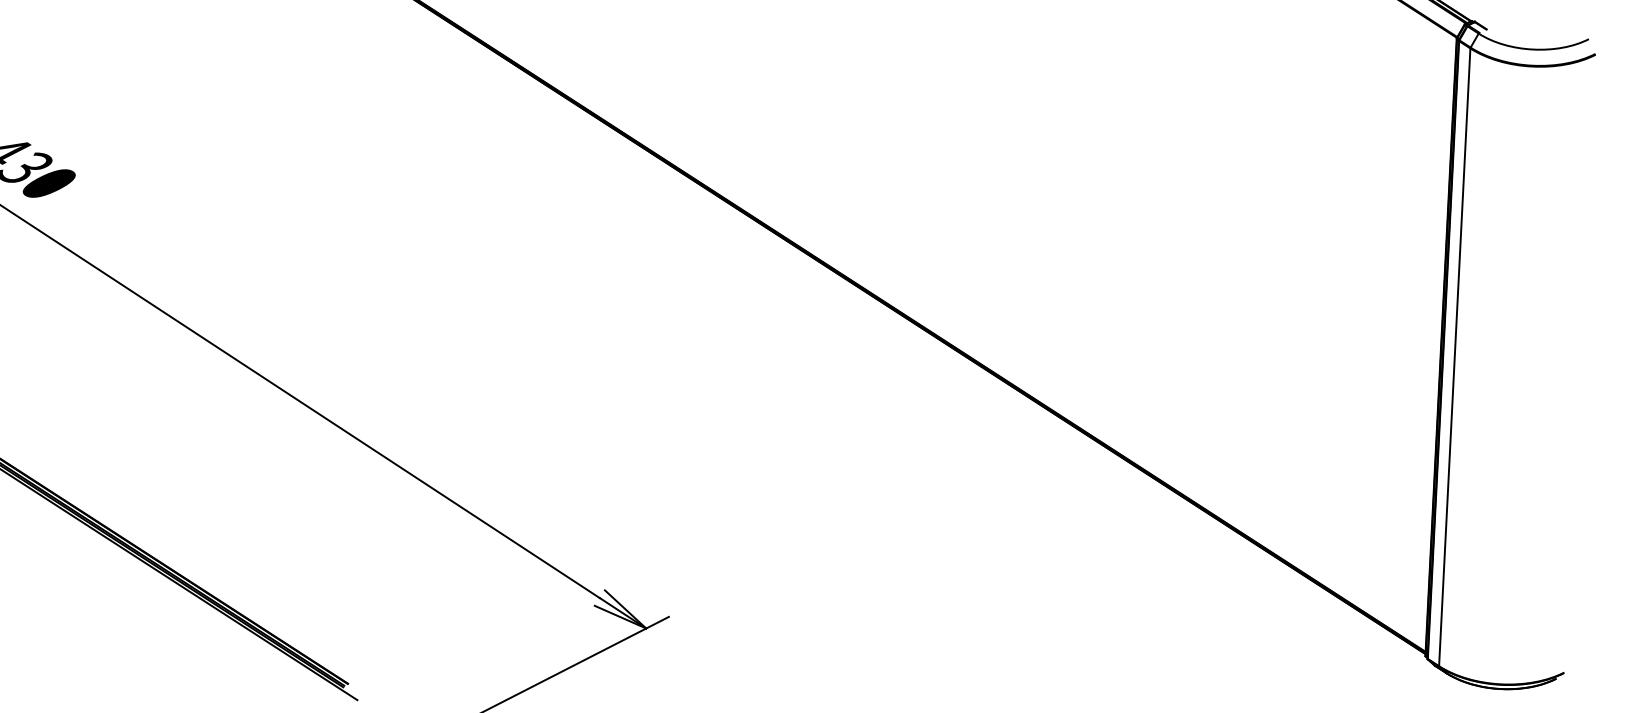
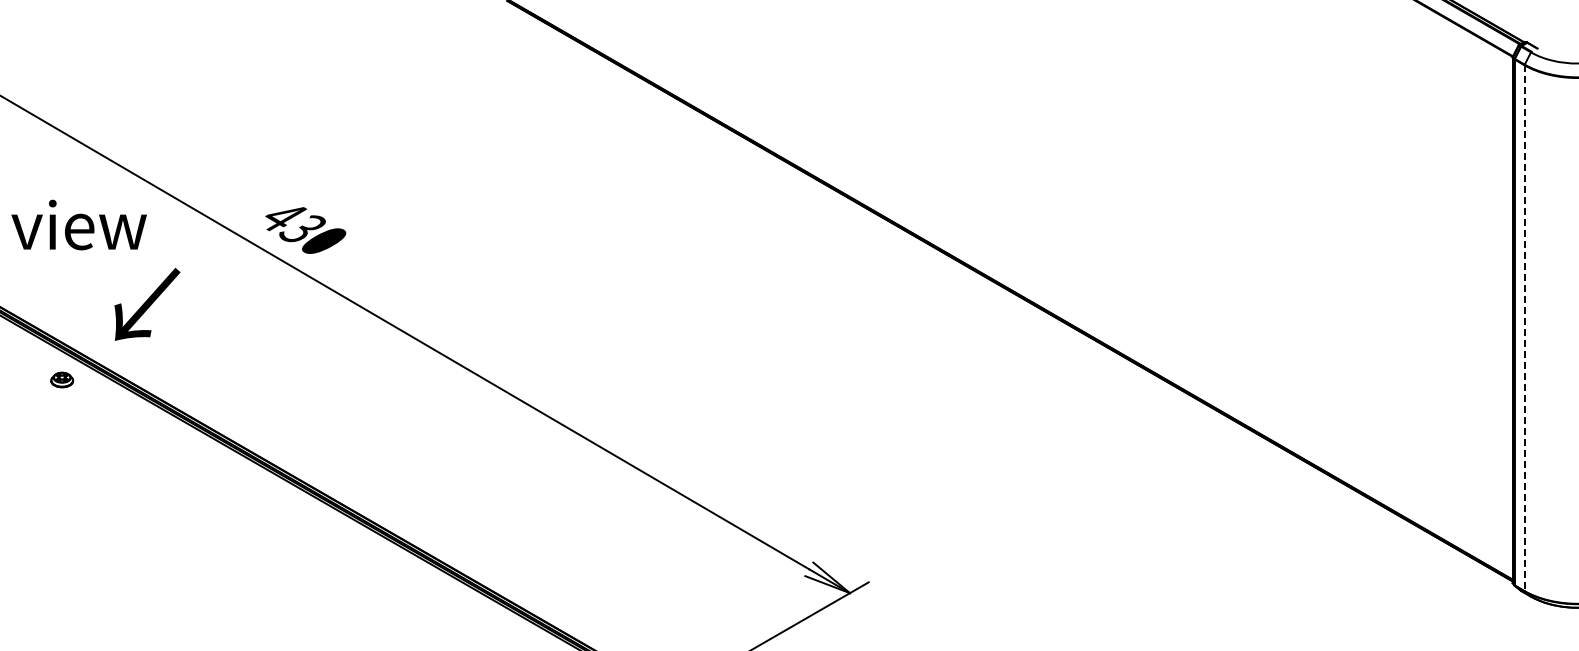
line: (1454, 357) -> (1524, 328), solid -> dashed

